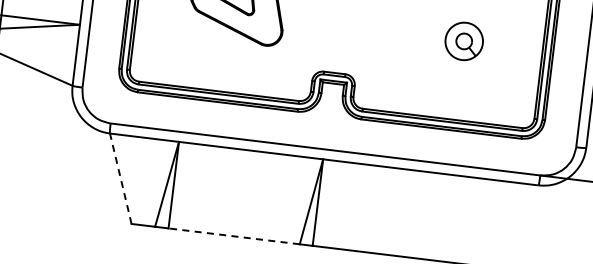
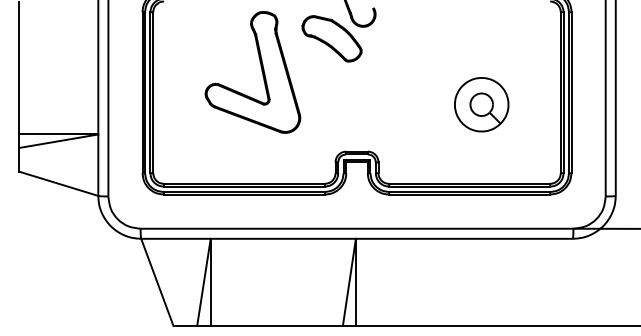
part: (463, 41) -> (481, 104), size x1.43
line: (121, 177) -> (157, 281), dashed -> solid
line: (233, 235) -> (276, 325), dashed -> solid

